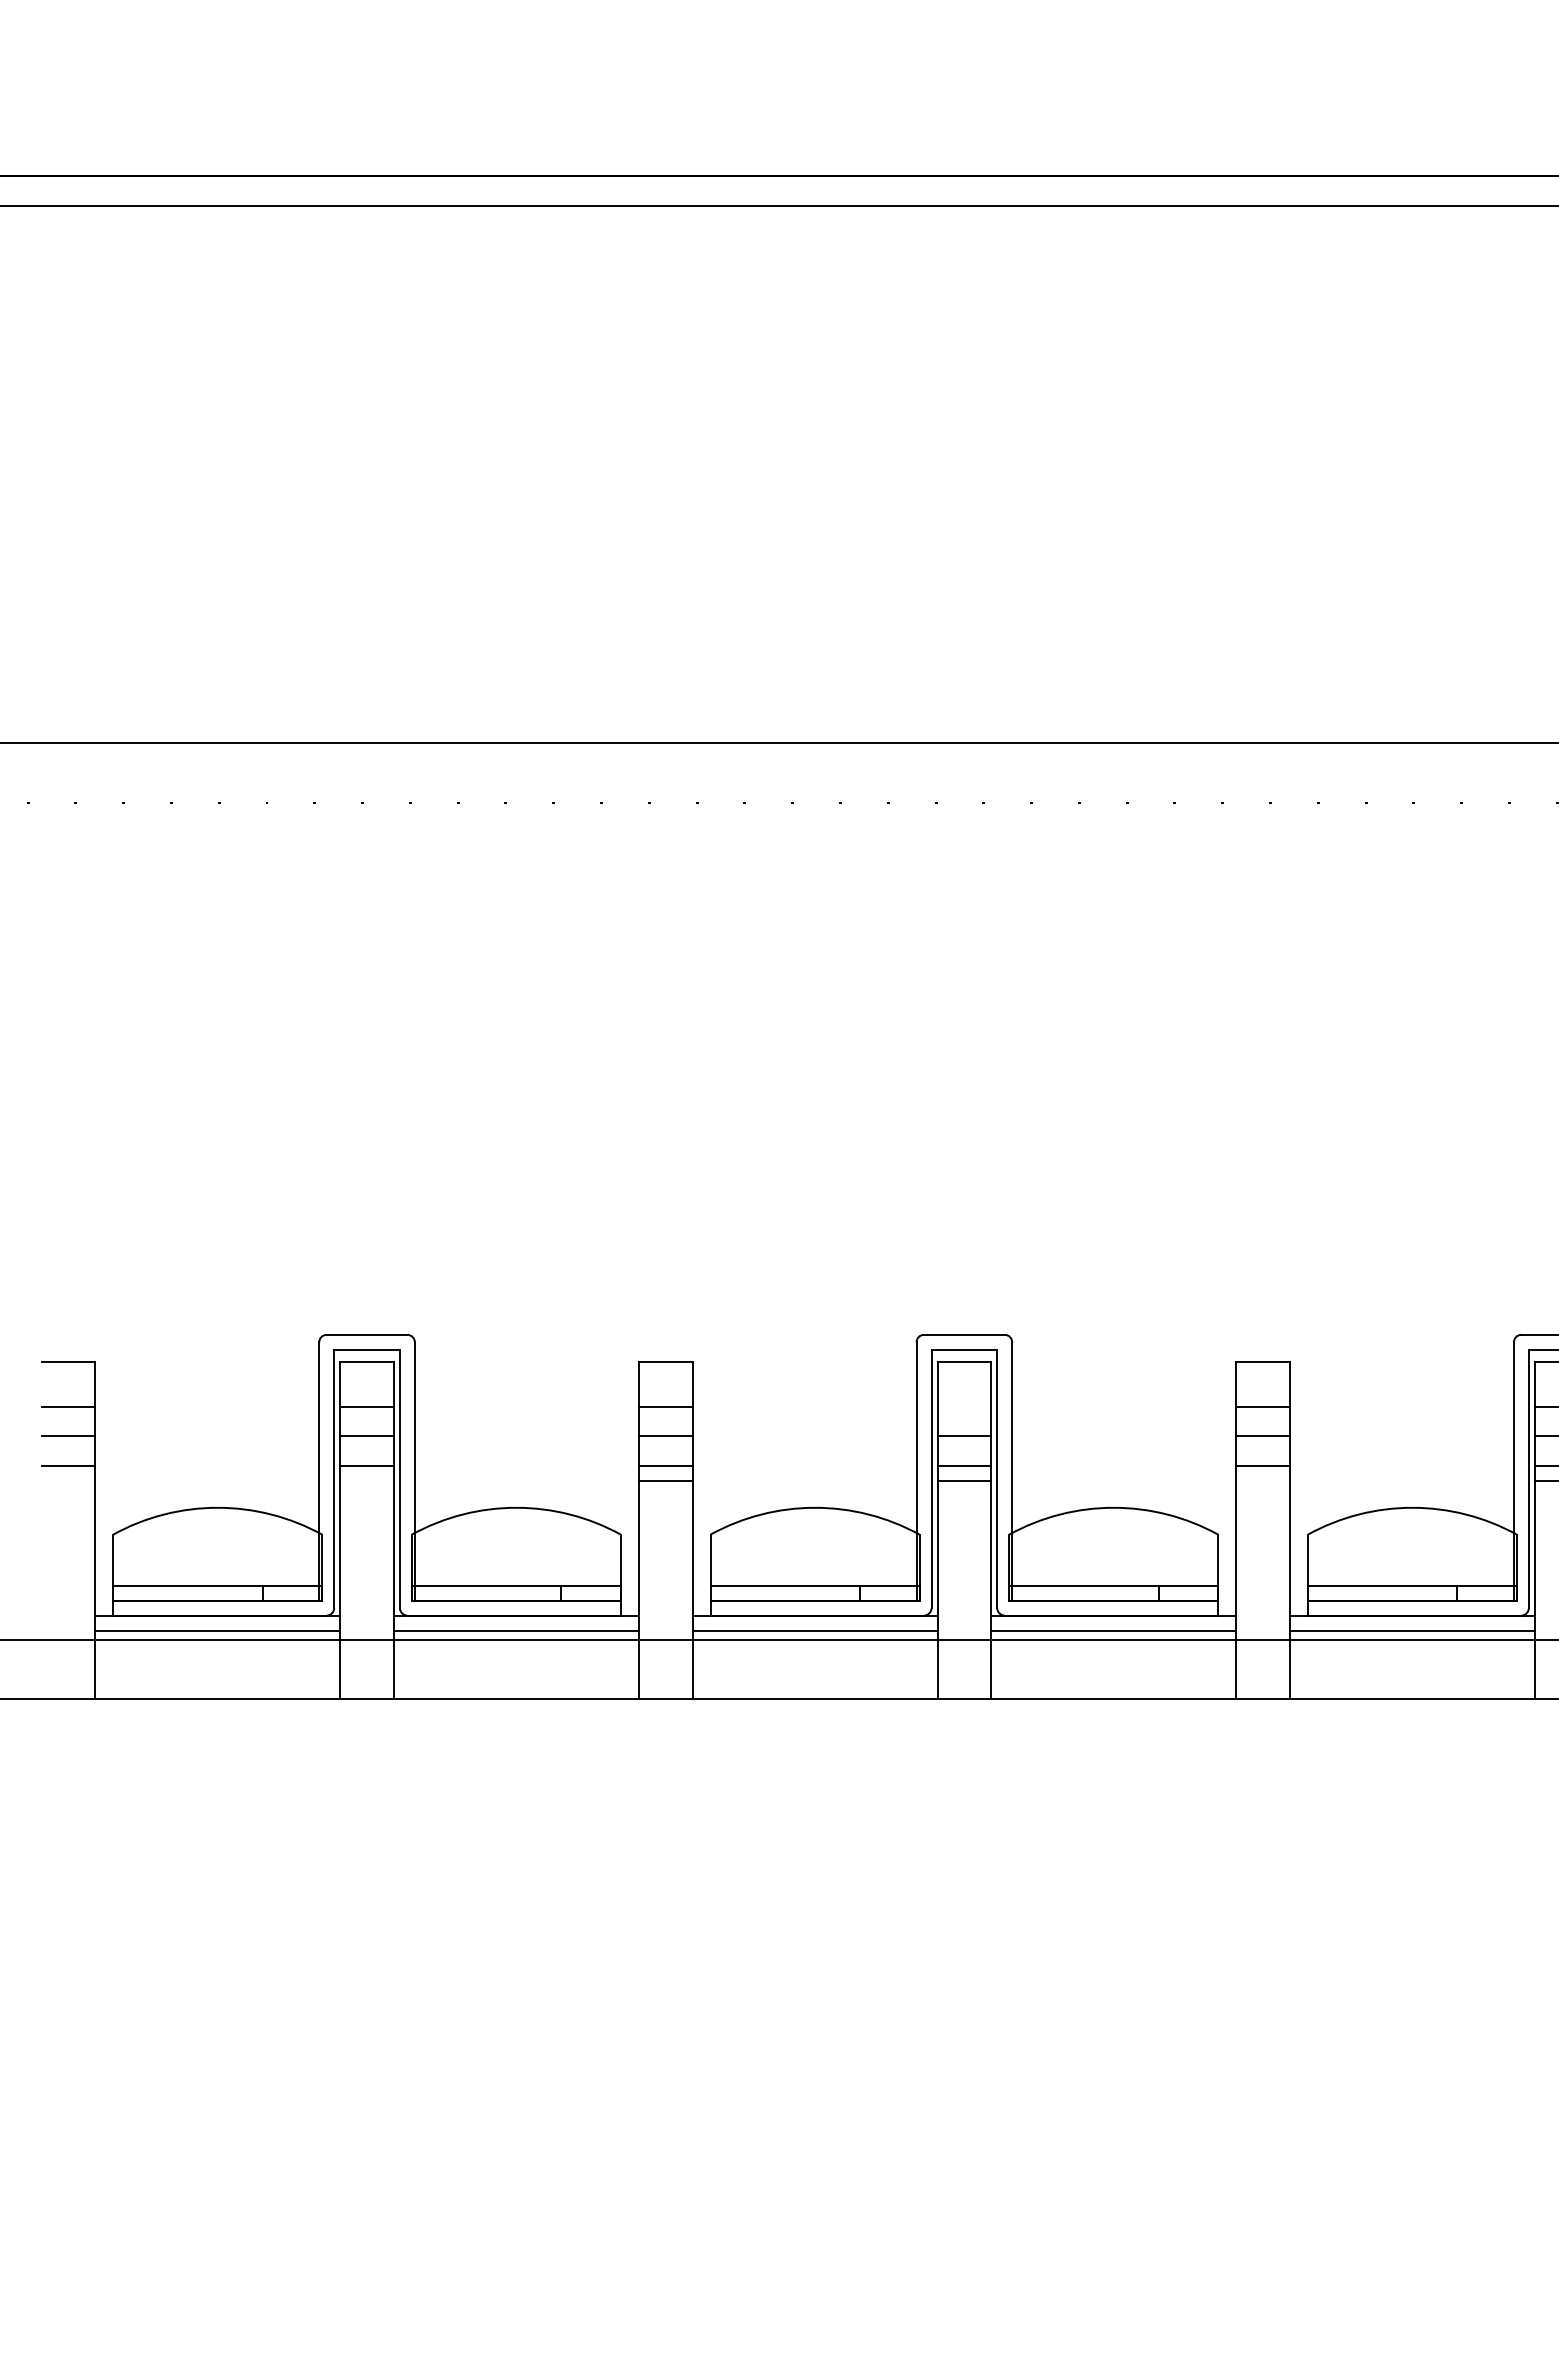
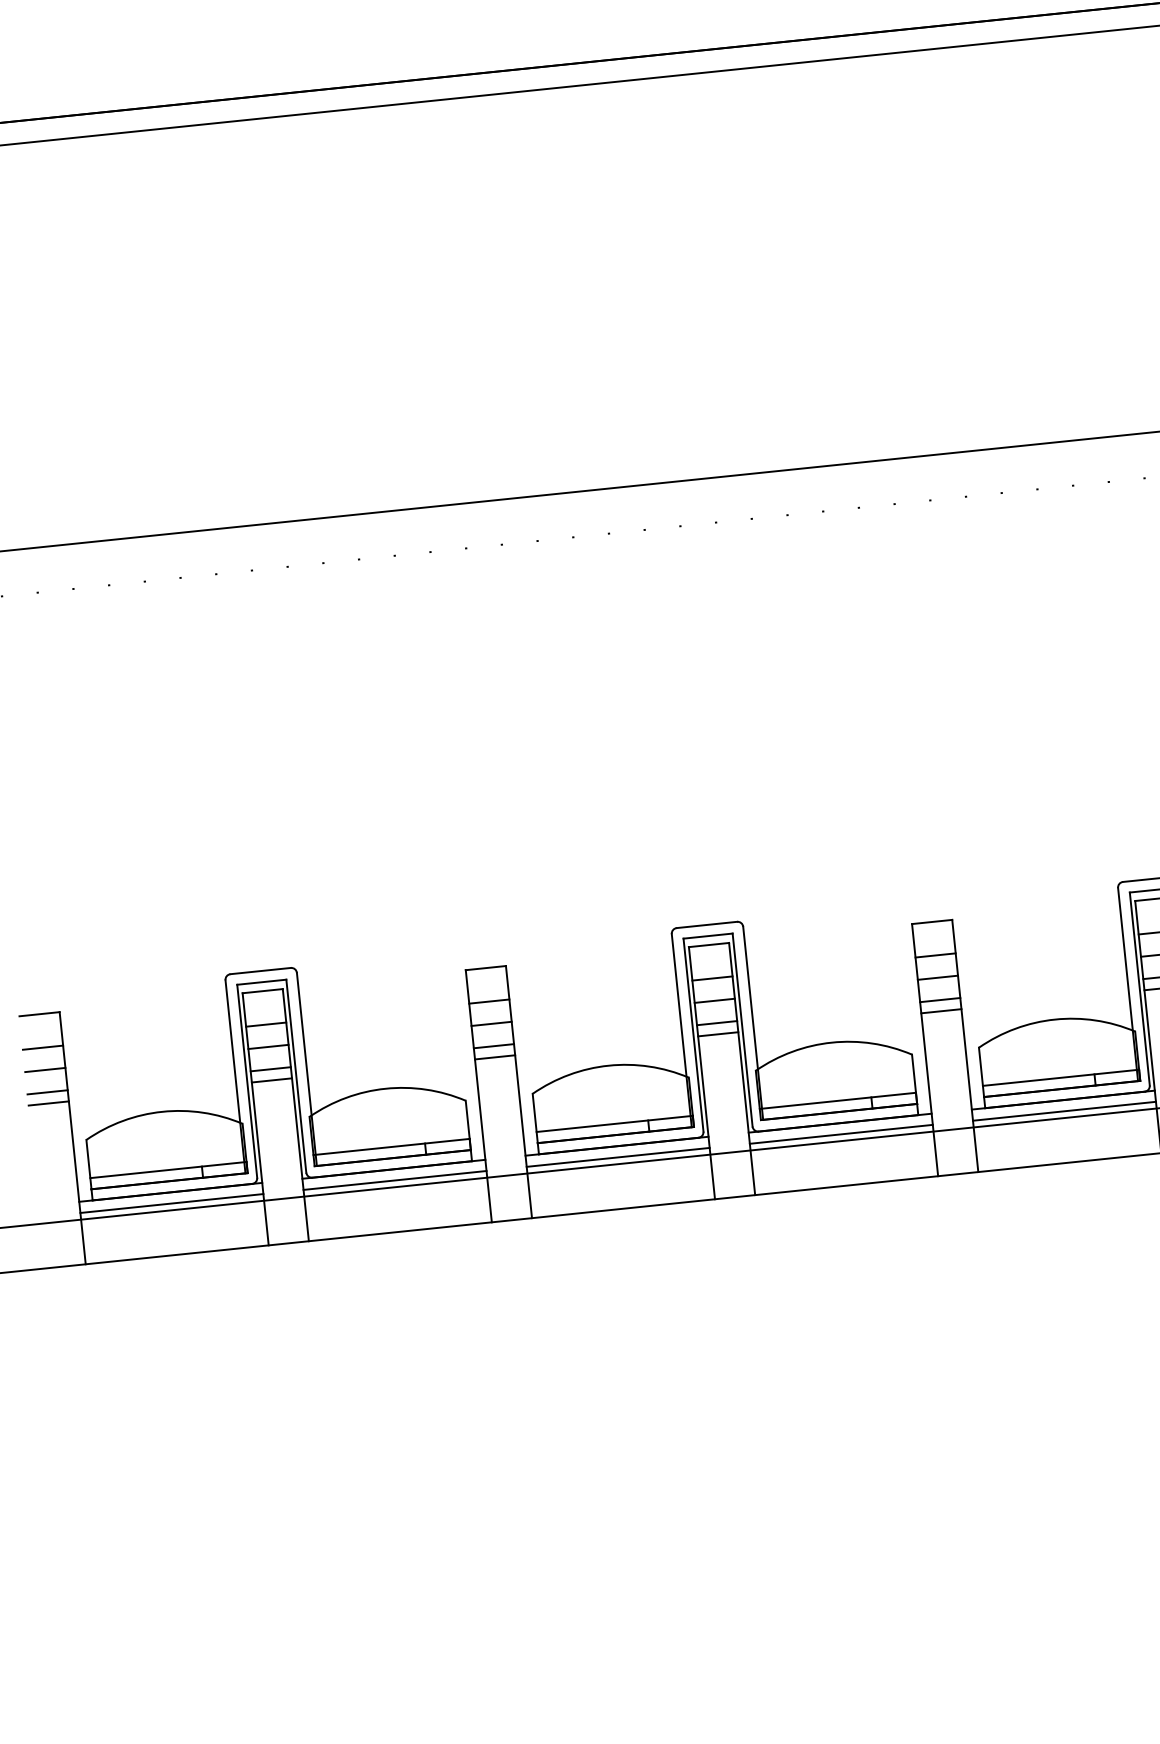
line: (964, 1406) -> (712, 978), added
line: (68, 1481) -> (48, 1103), added
line: (366, 1481) -> (271, 1080), added
line: (1262, 1481) -> (940, 1011), added

